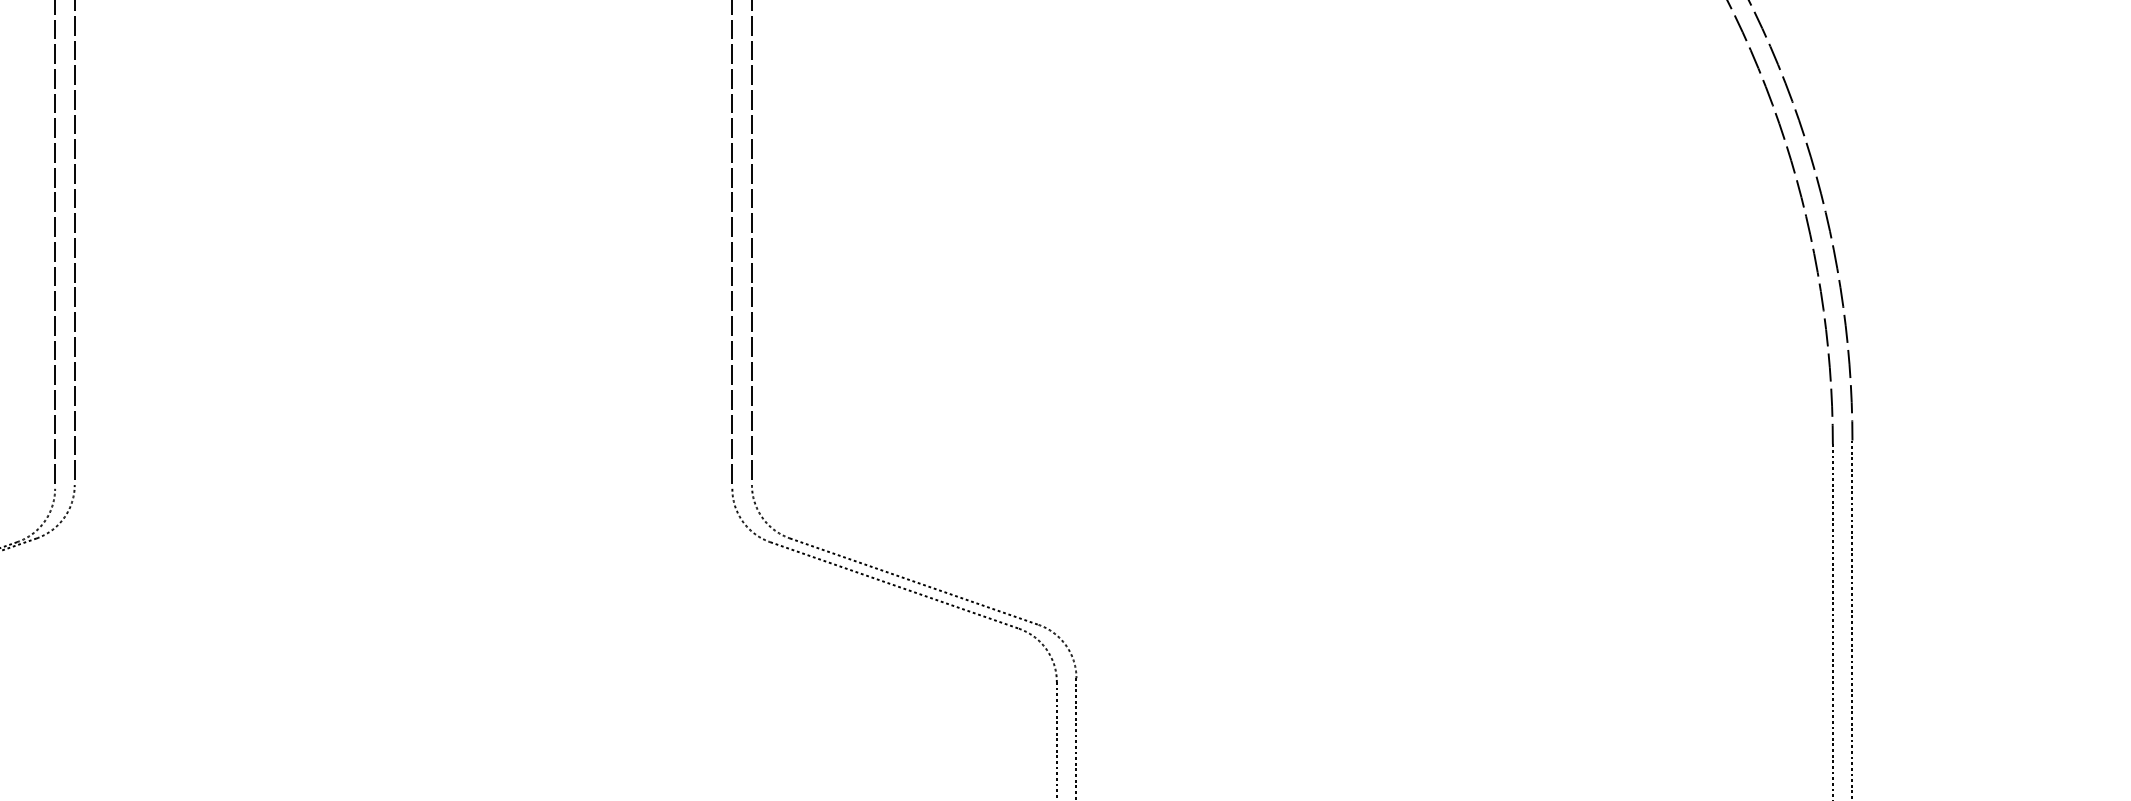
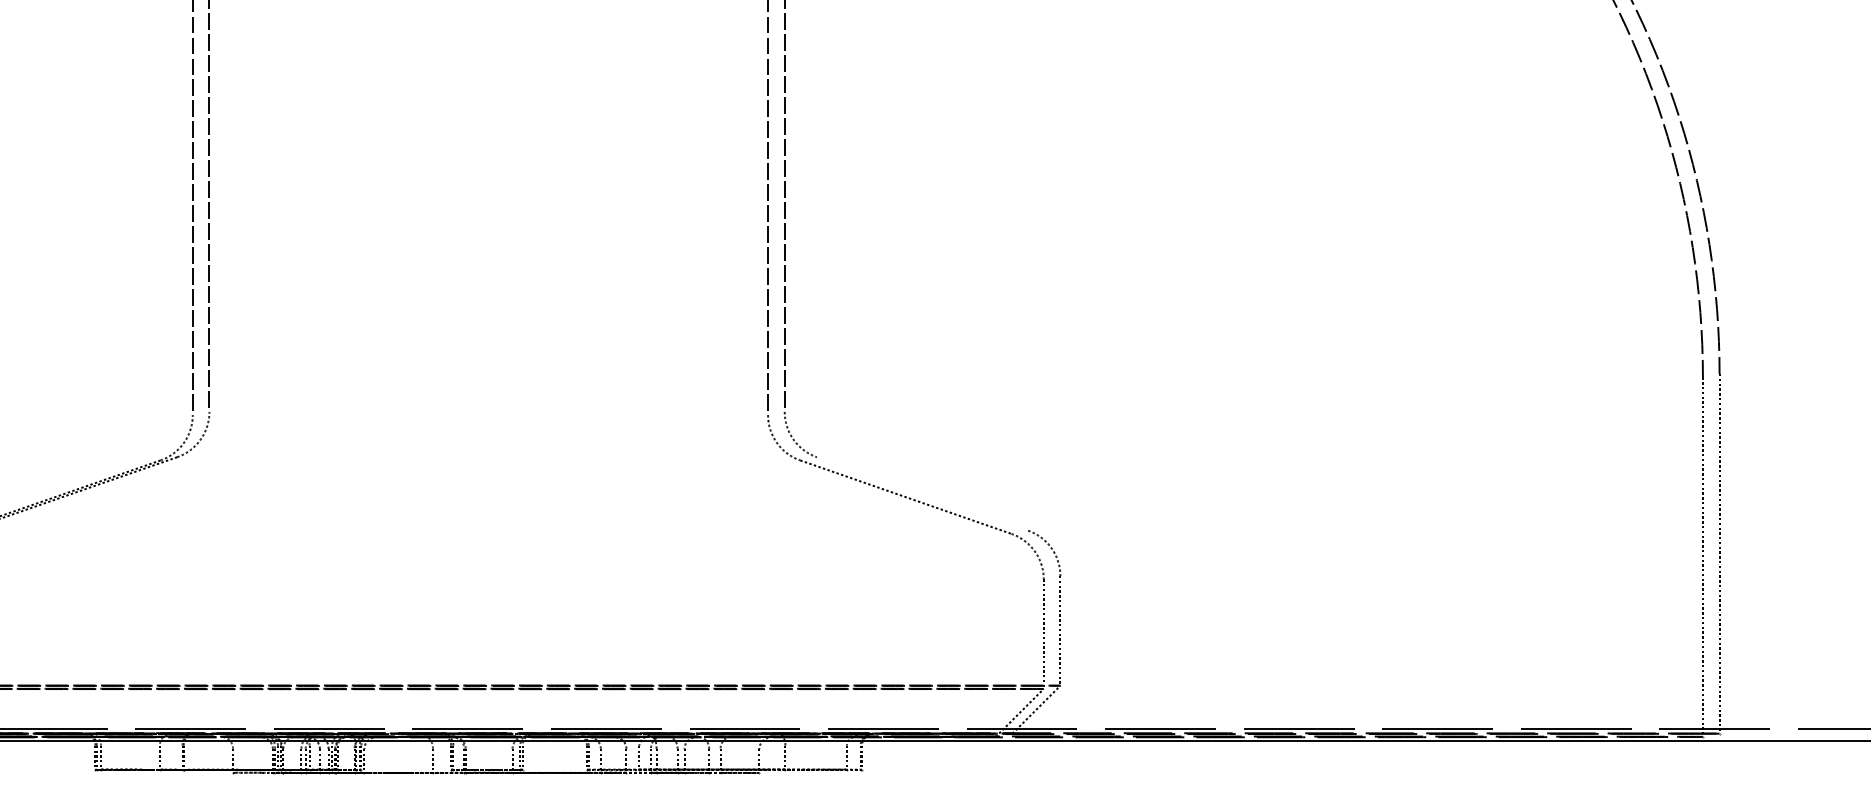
line: (914, 581) -> (922, 493), removed

